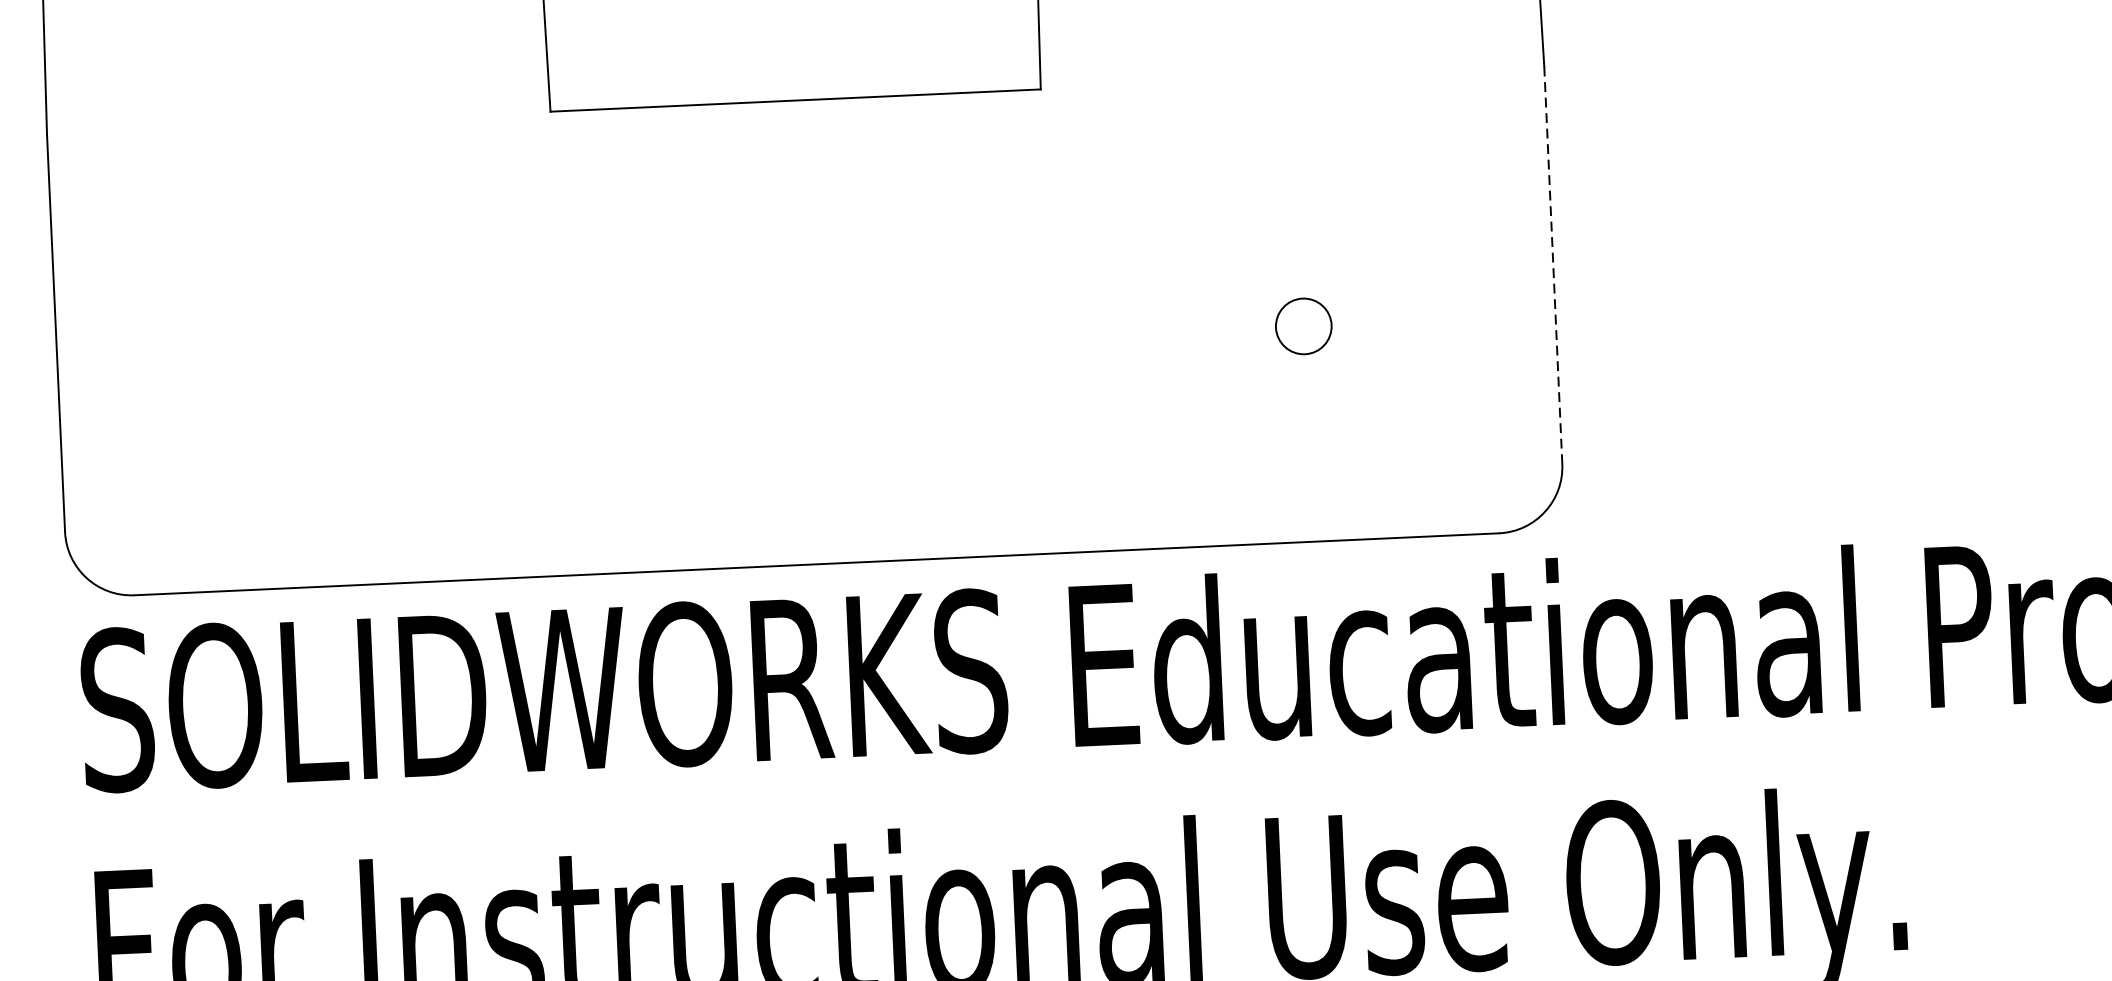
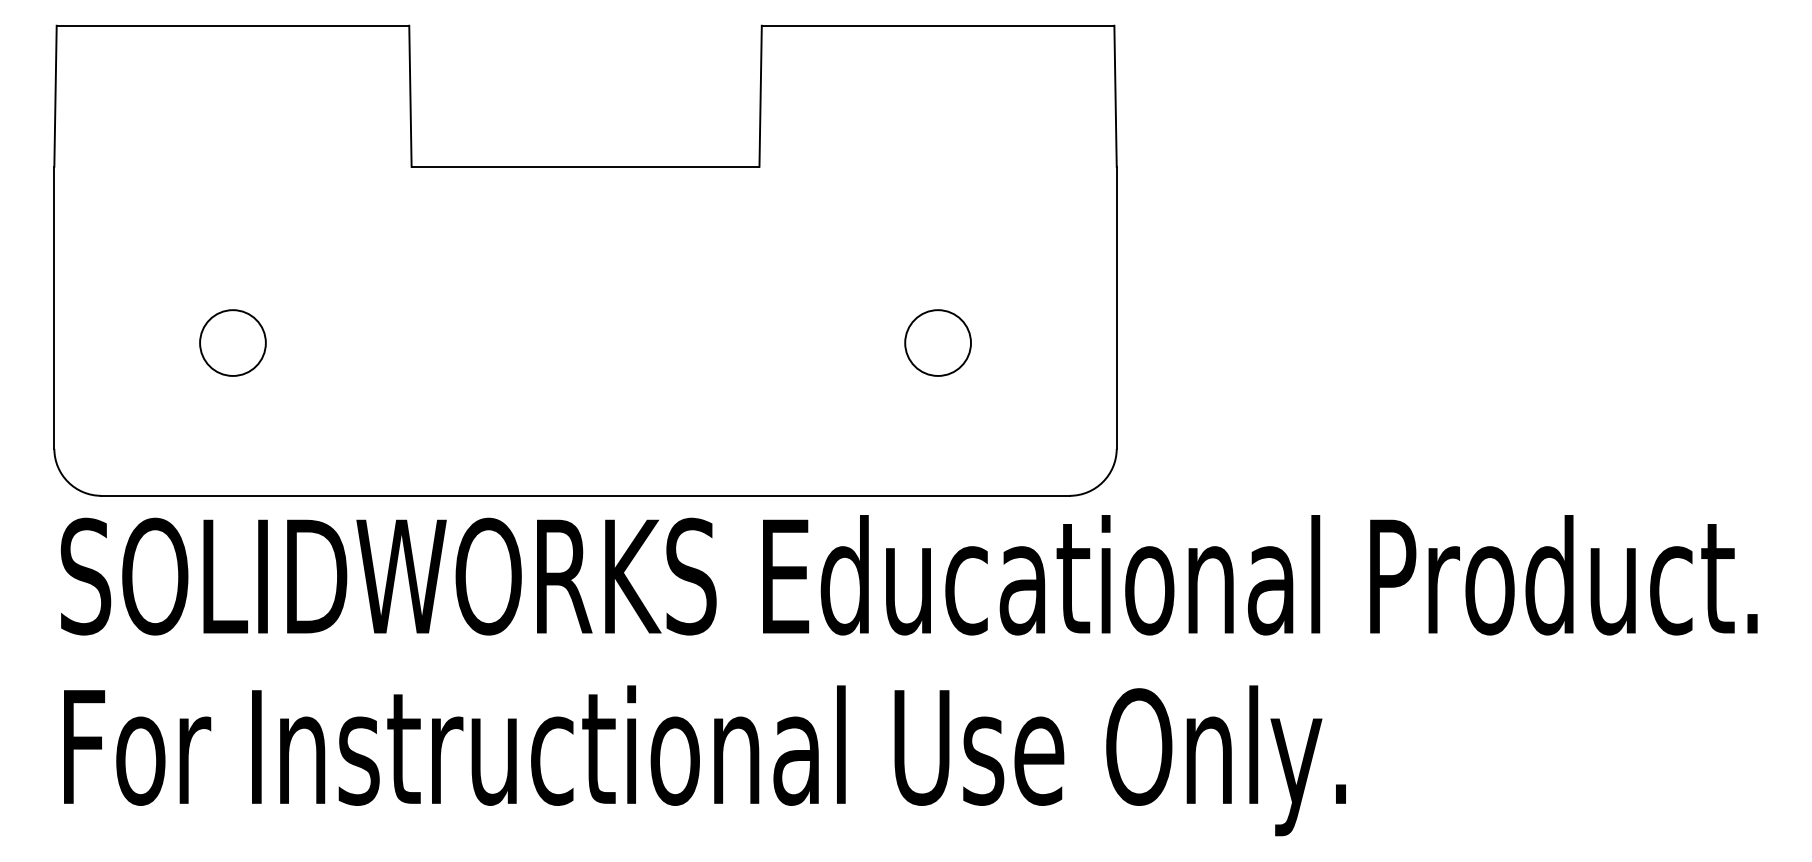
line: (1552, 264) -> (1116, 307), dashed -> solid
circle: (1304, 325) -> (938, 342), size x1.67
circle: (309, 370) -> (232, 342), added

